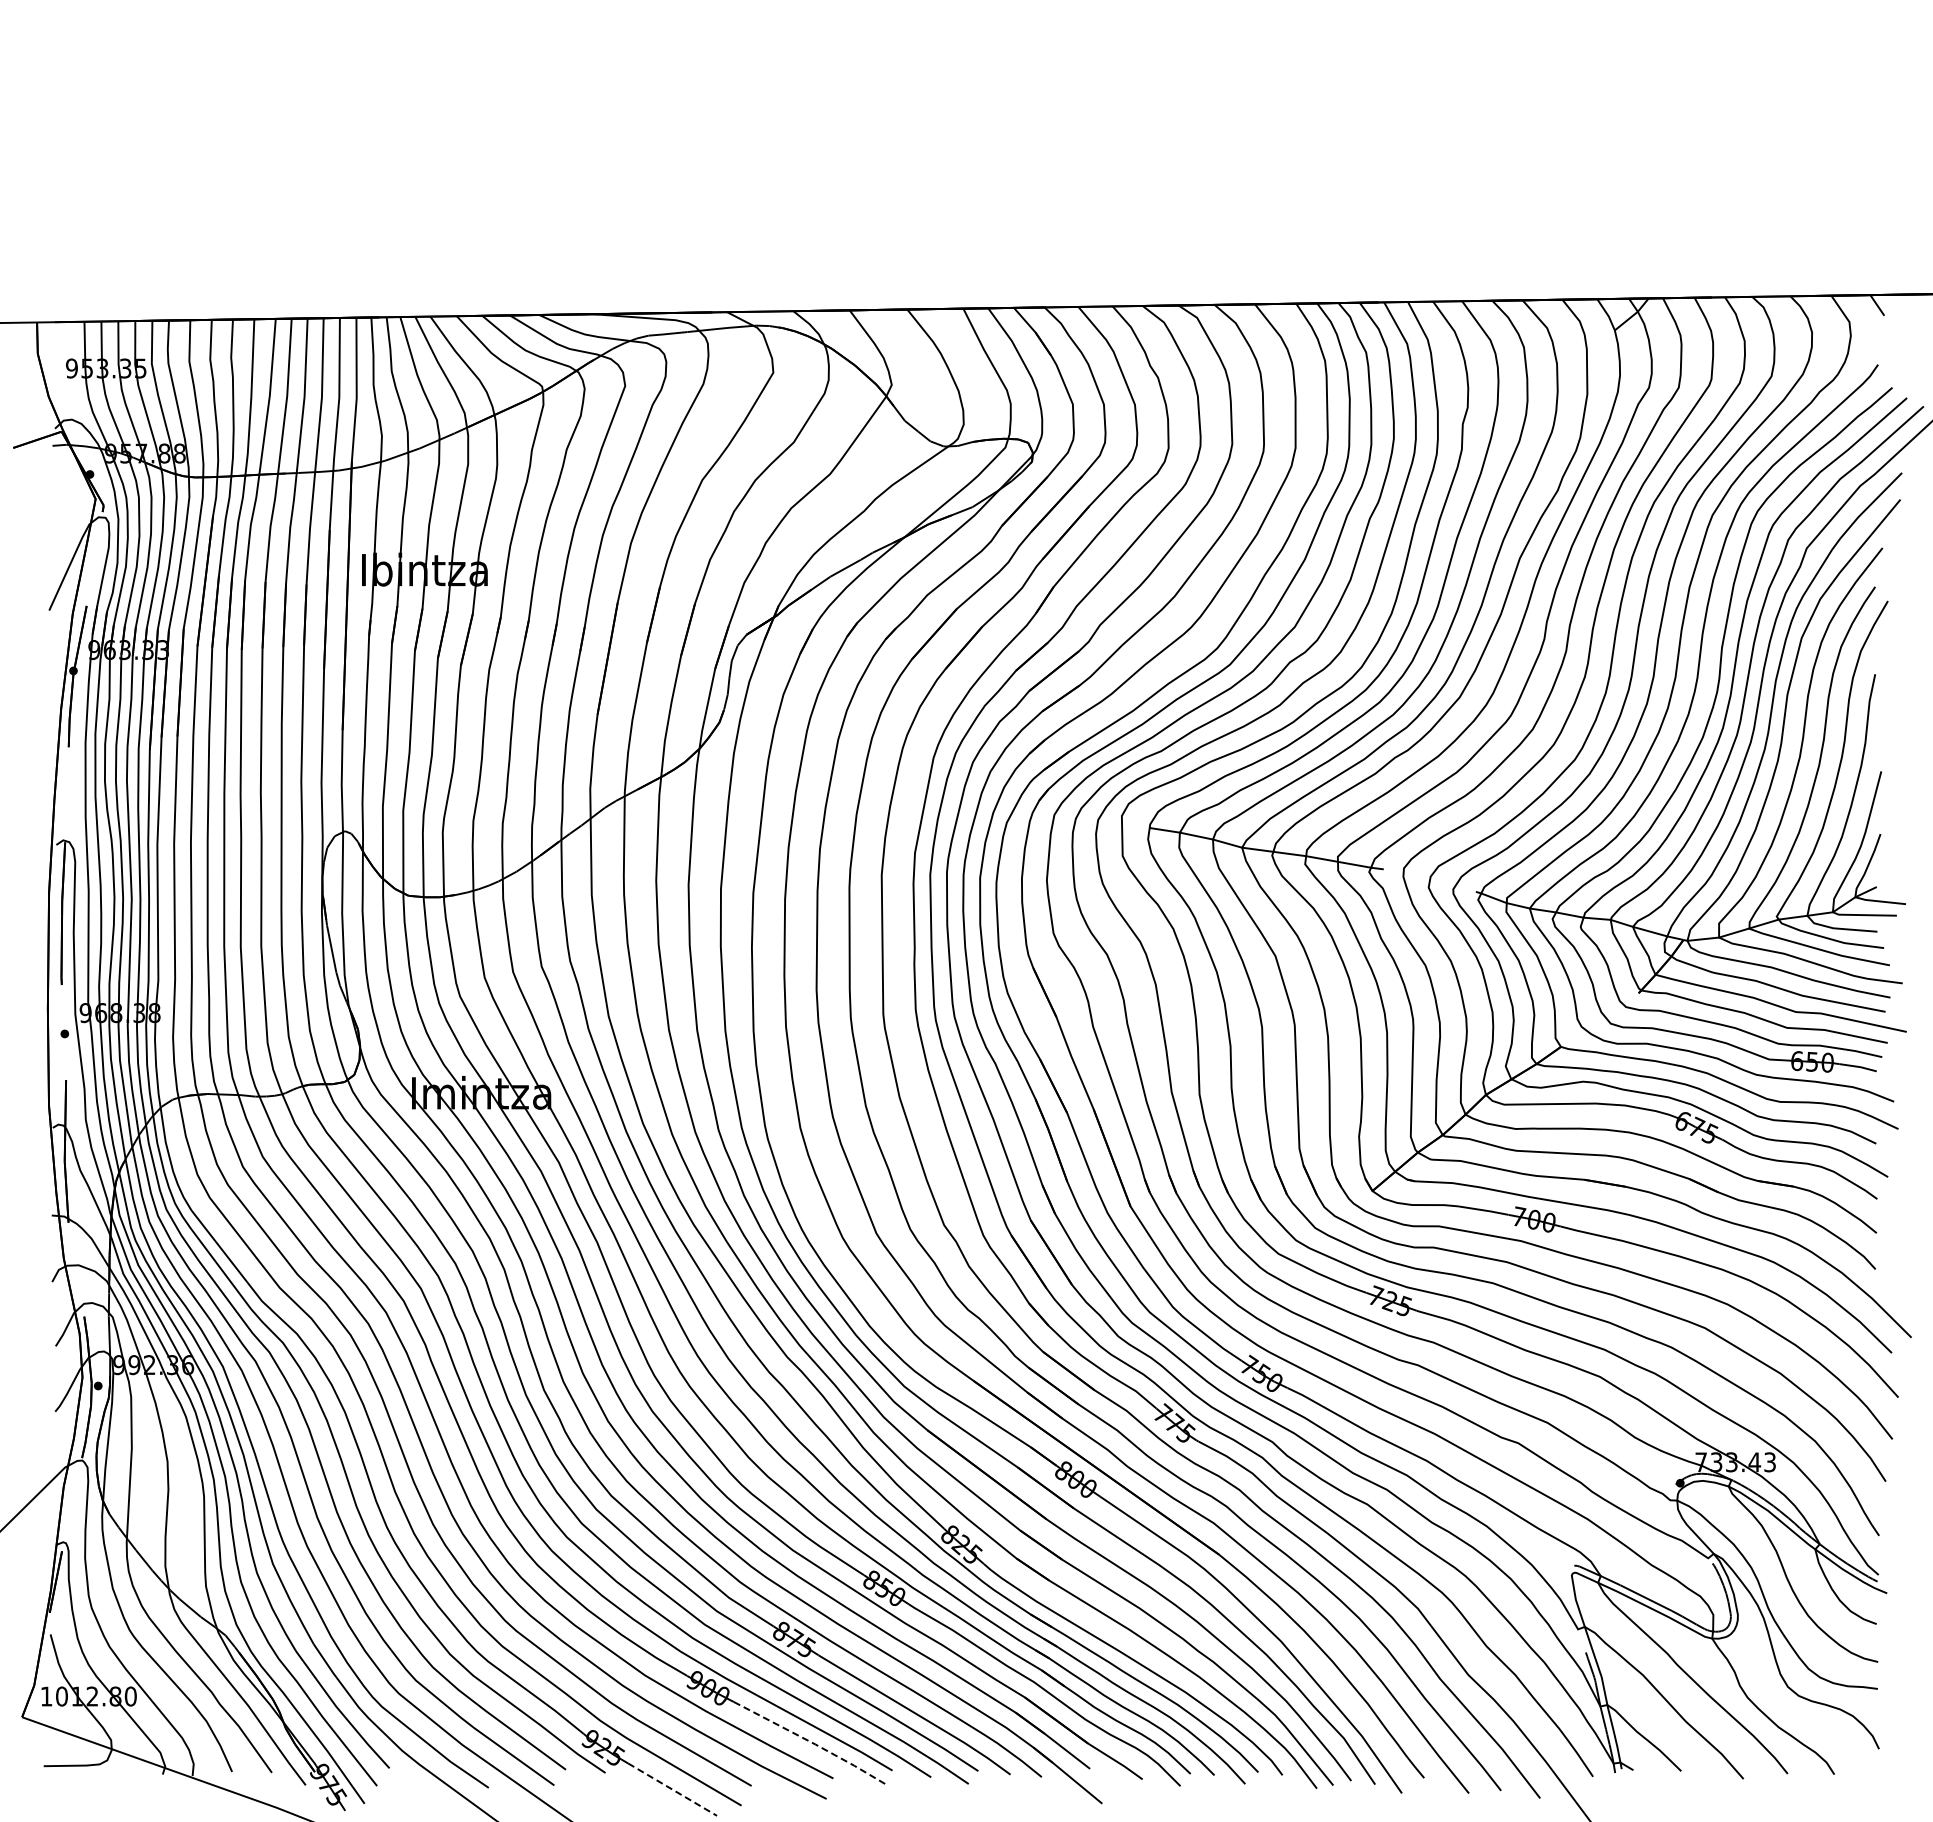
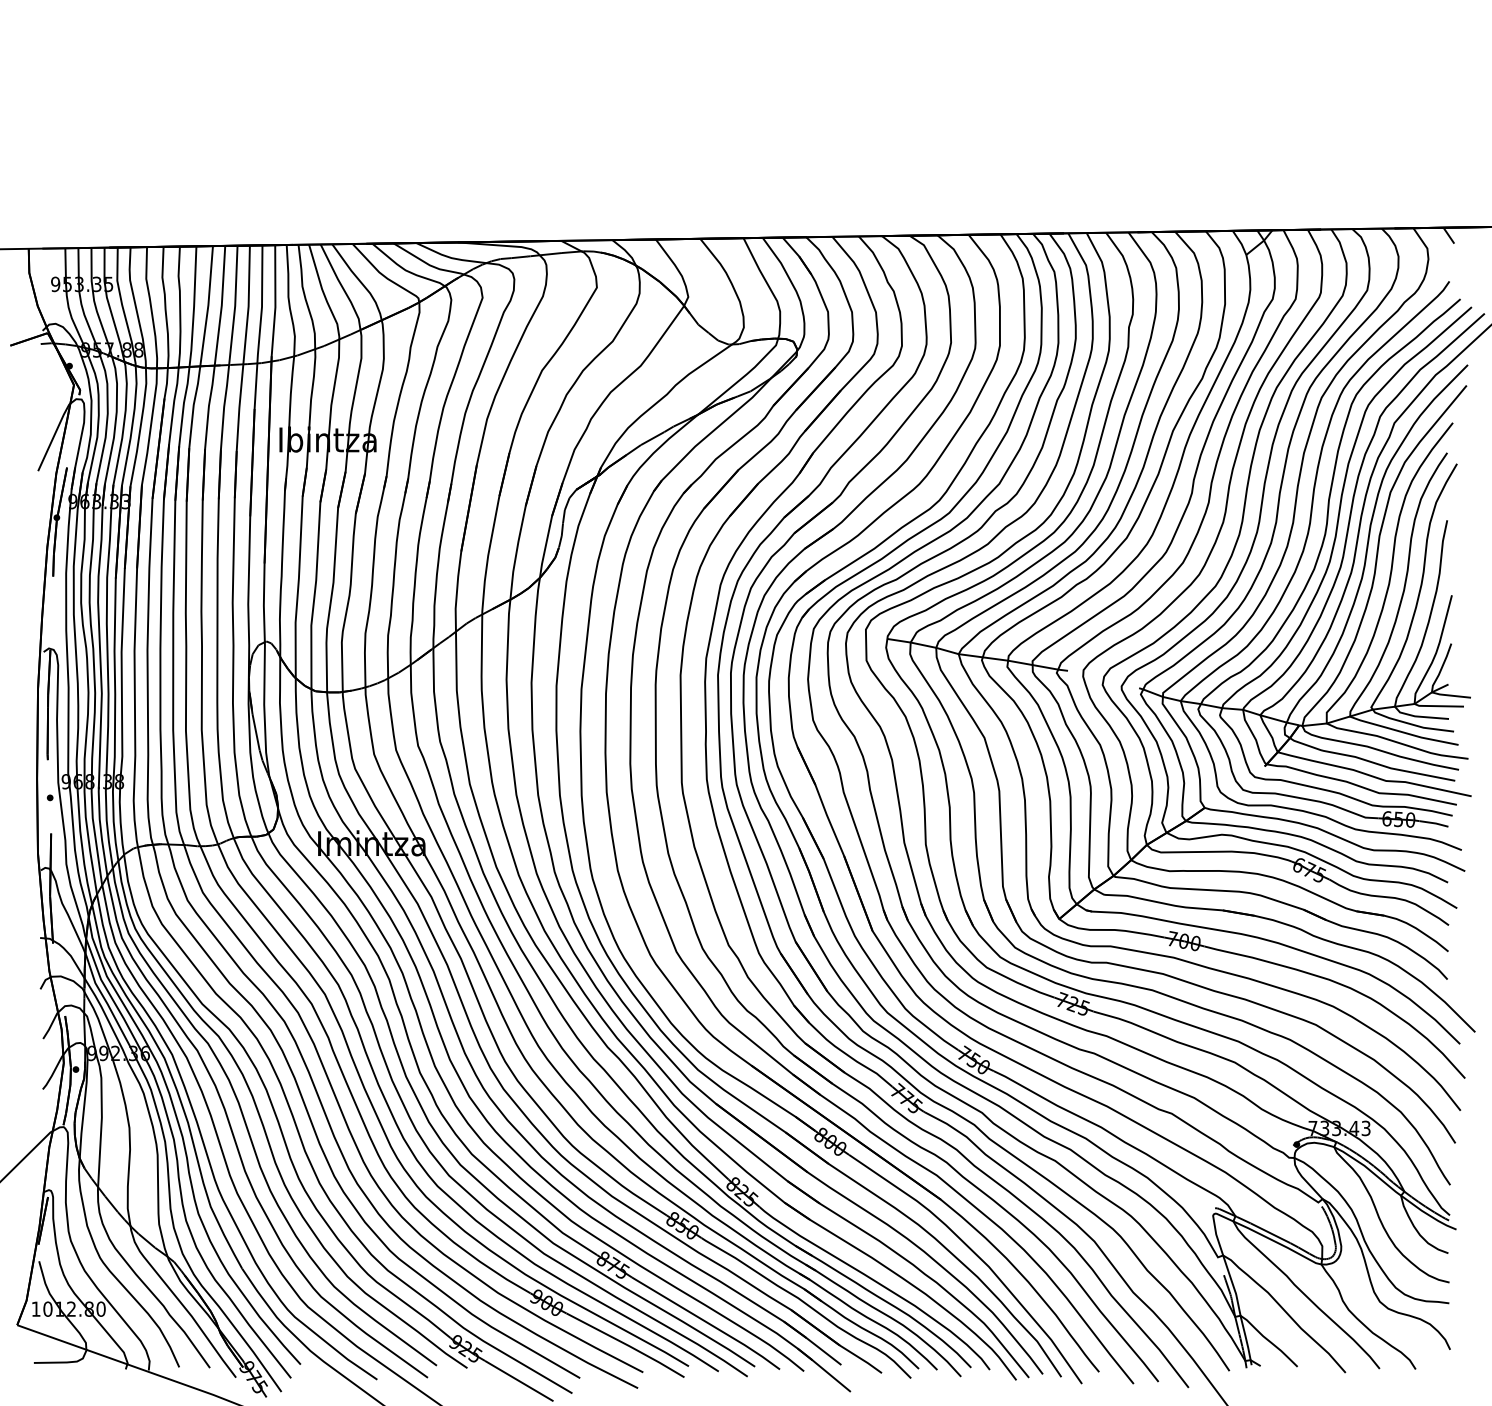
line: (812, 1742) -> (627, 1344), dashed -> solid
line: (672, 1789) -> (519, 1380), dashed -> solid

